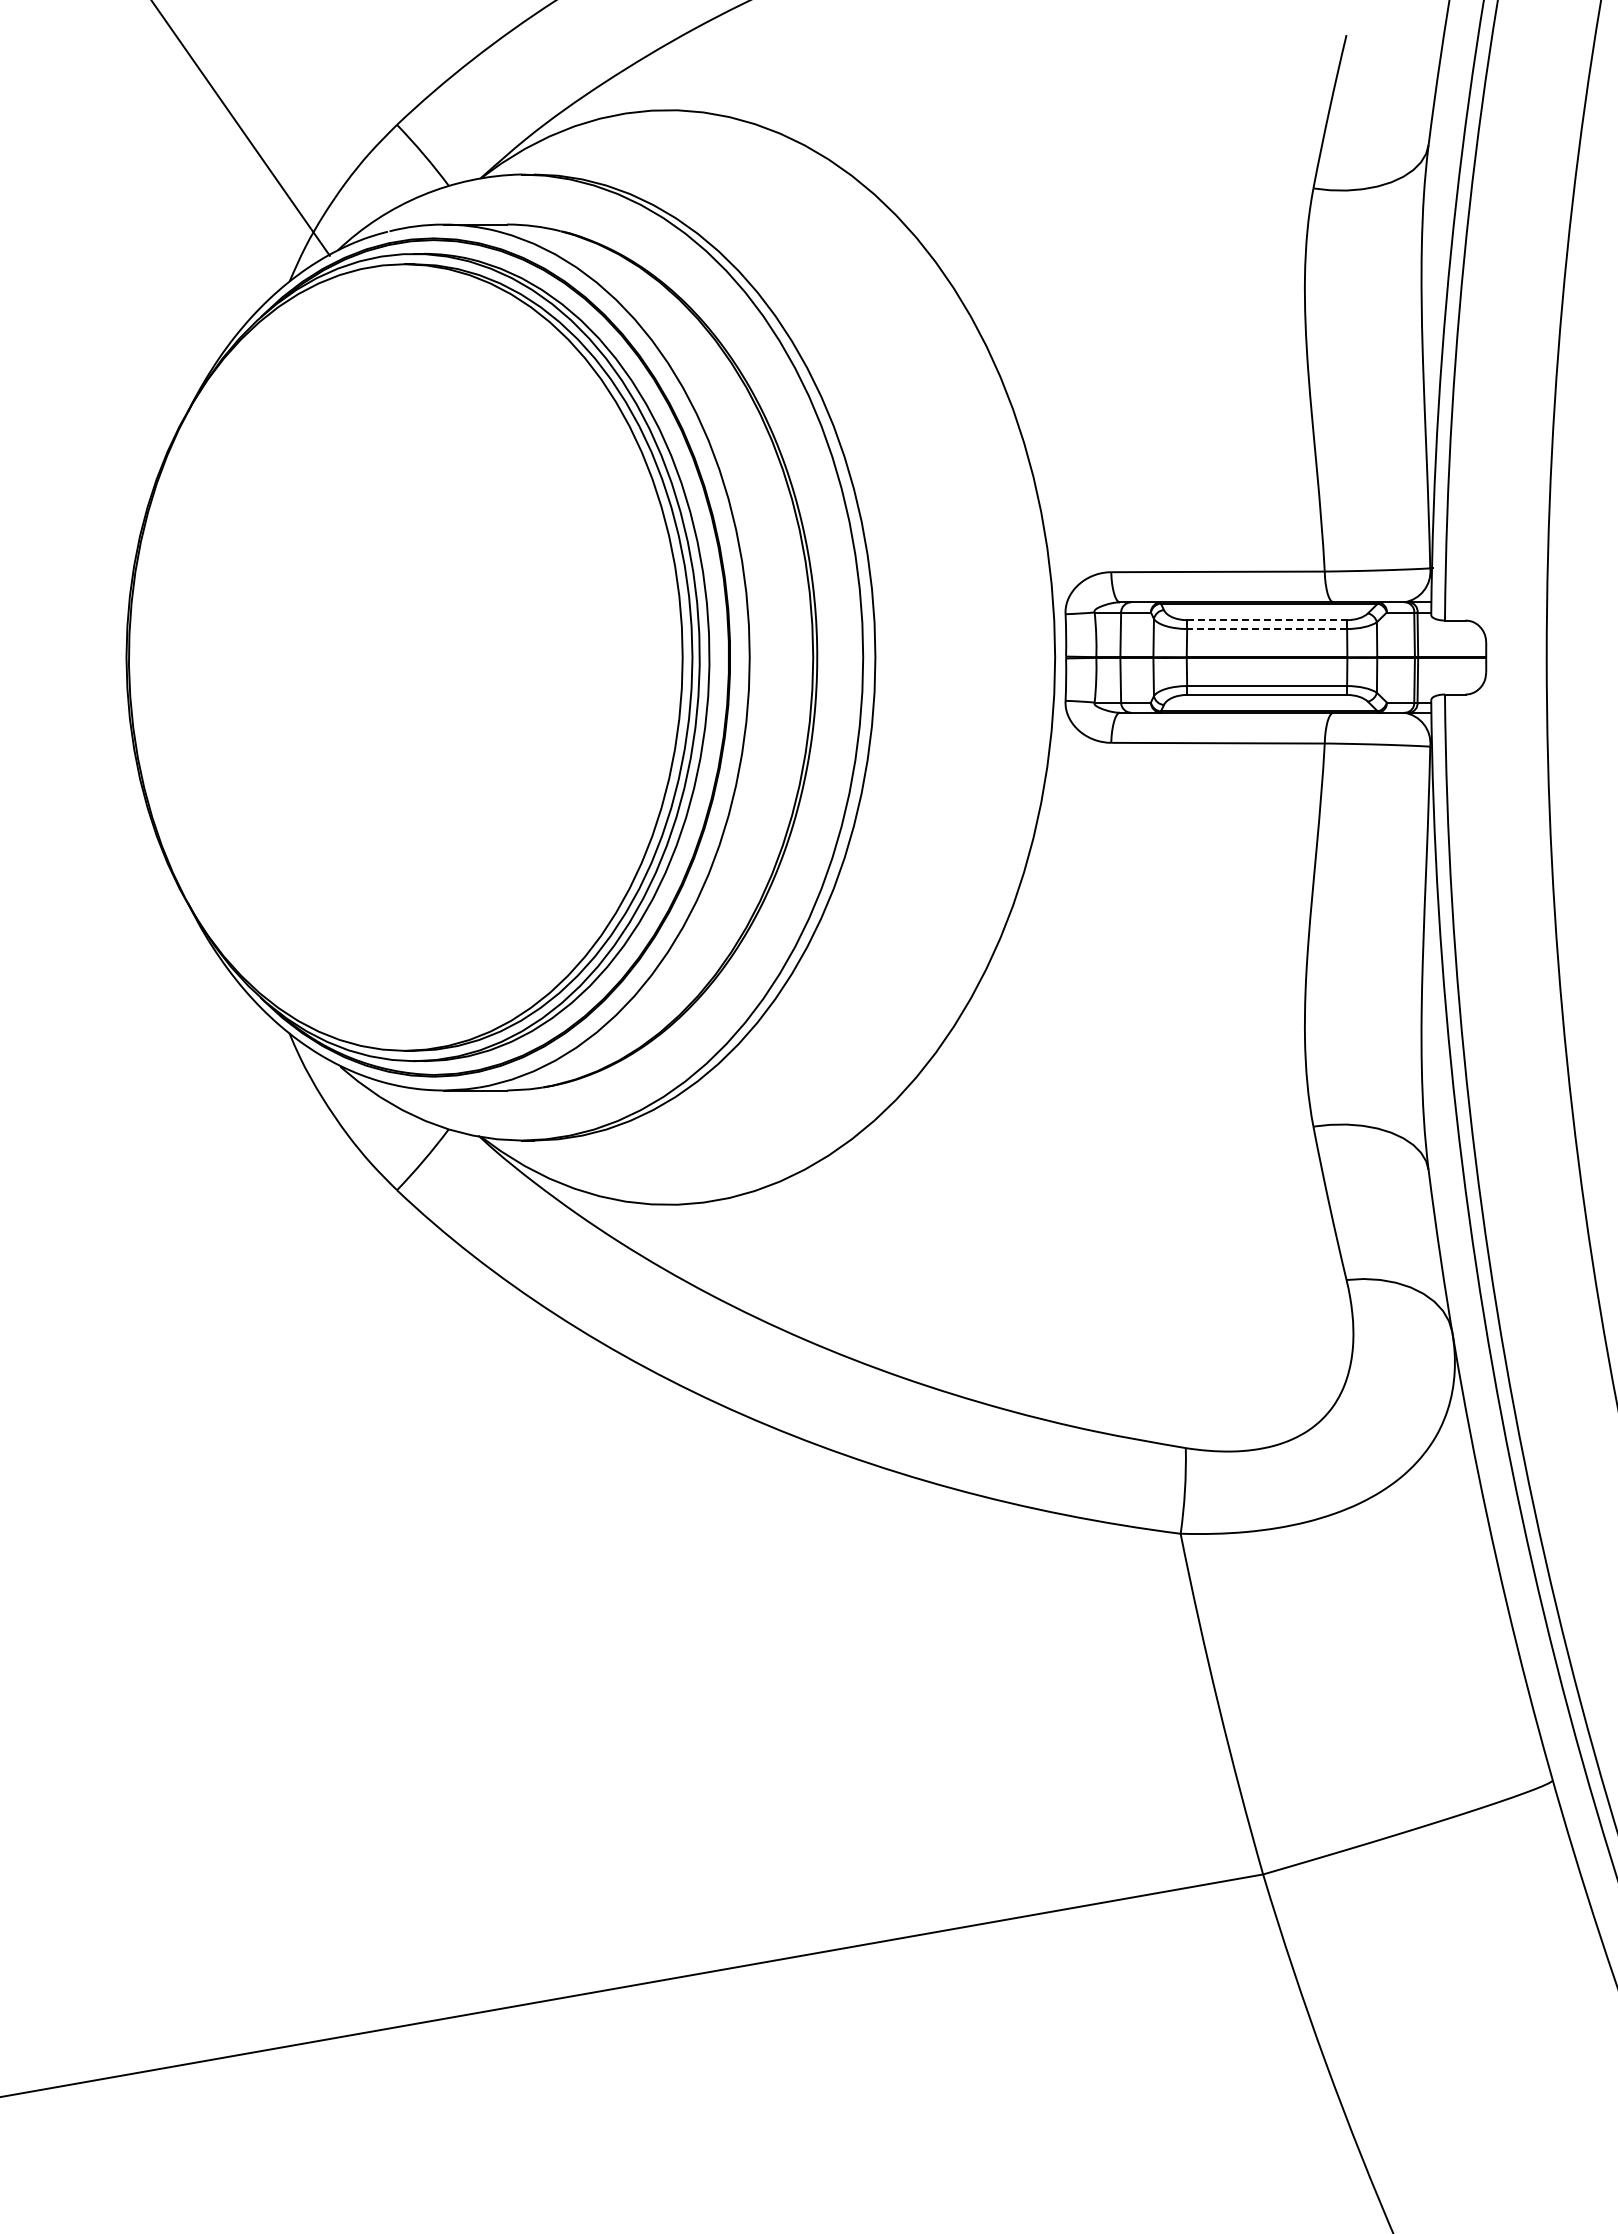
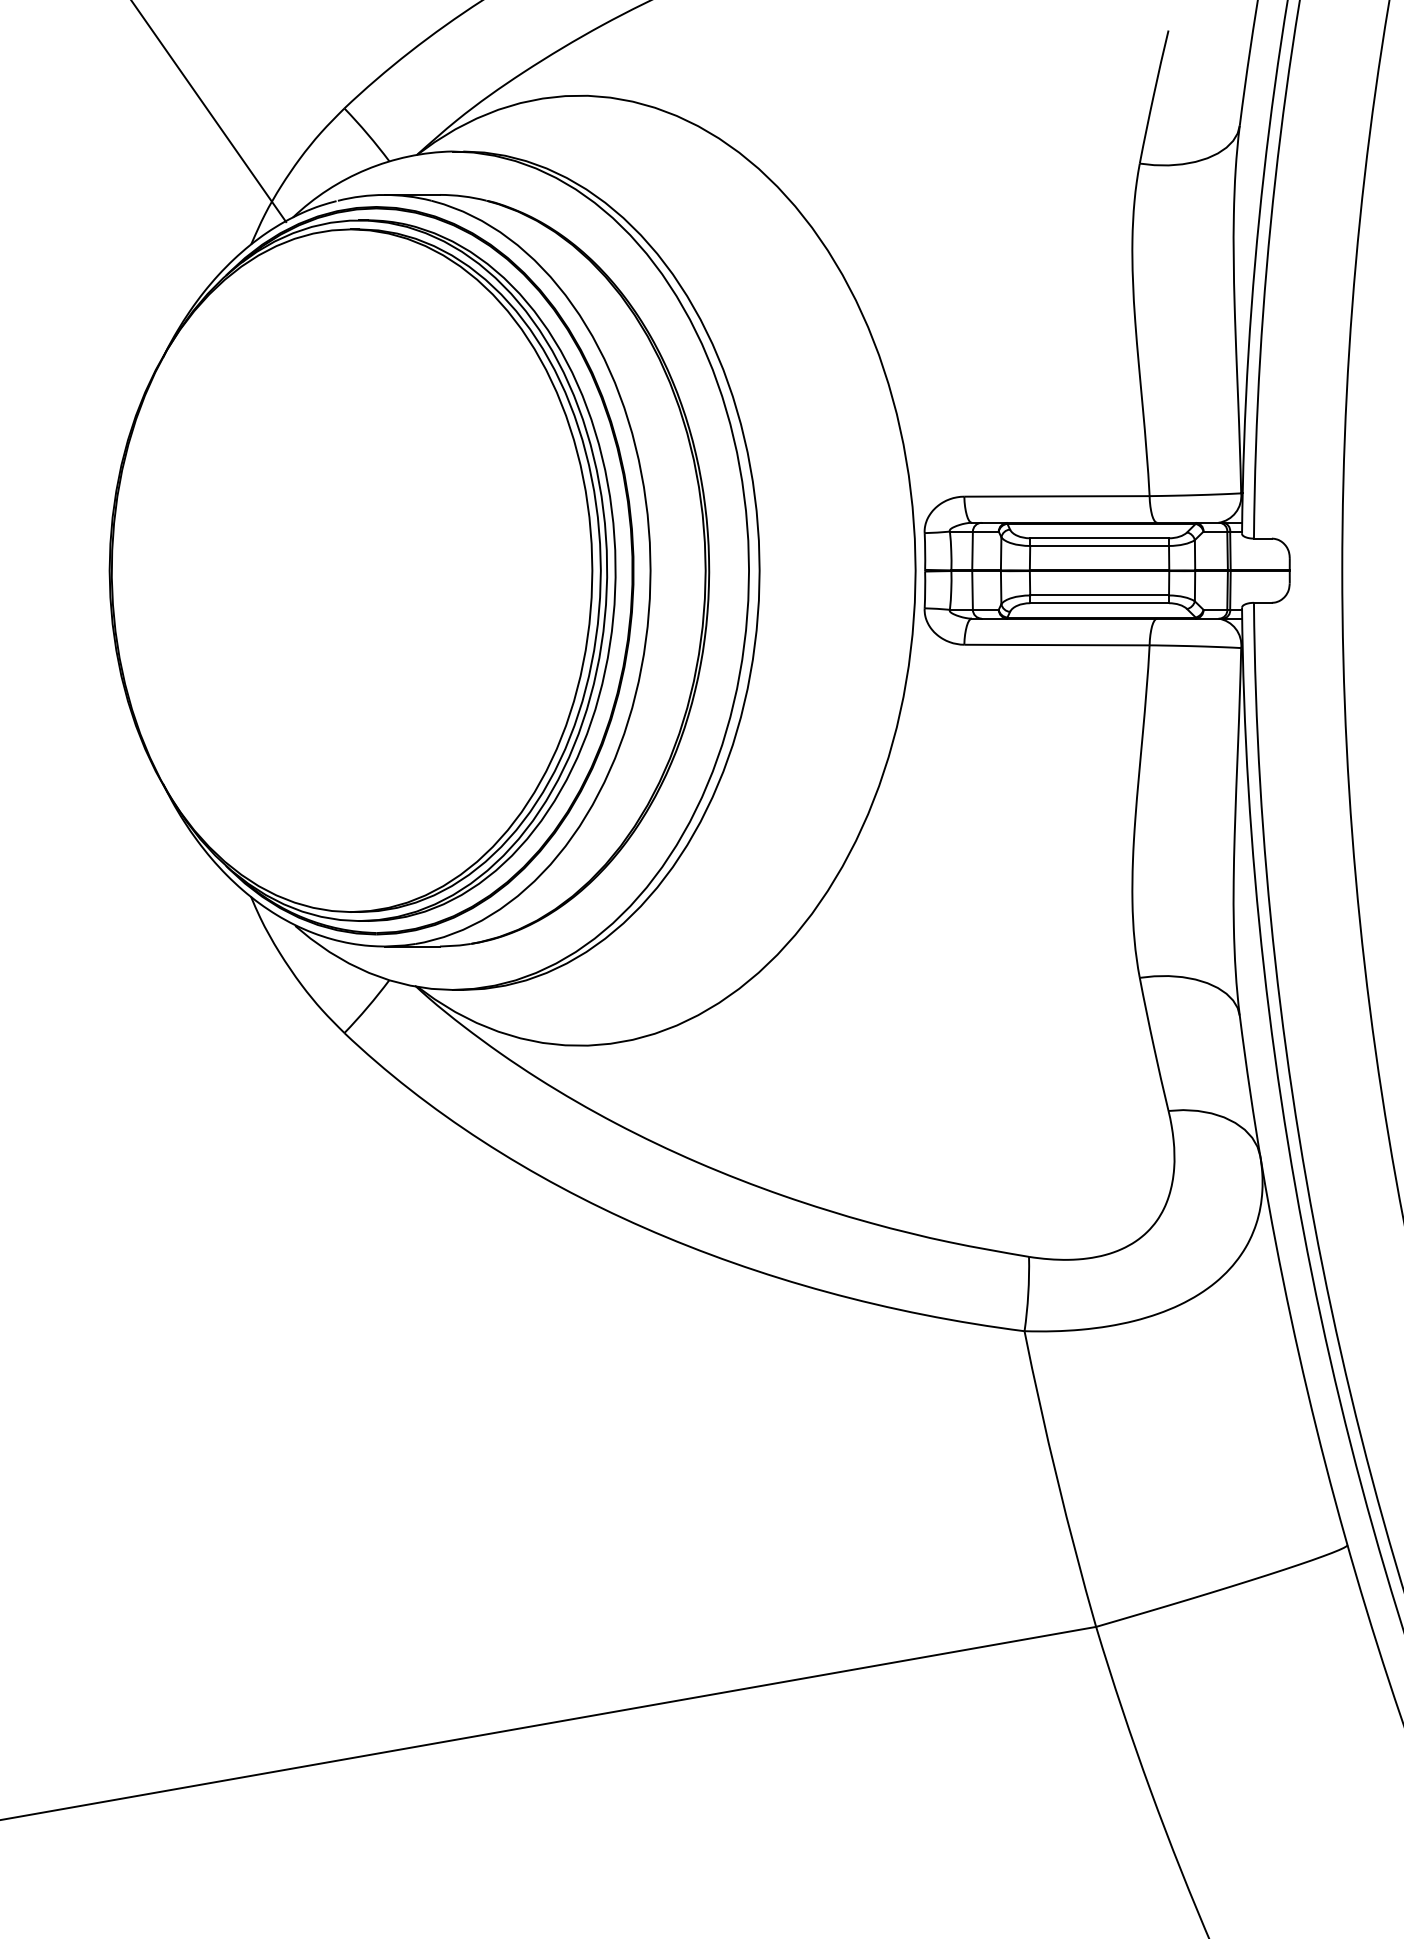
line: (1267, 620) -> (1099, 538), dashed -> solid
line: (1267, 629) -> (1099, 546), dashed -> solid

